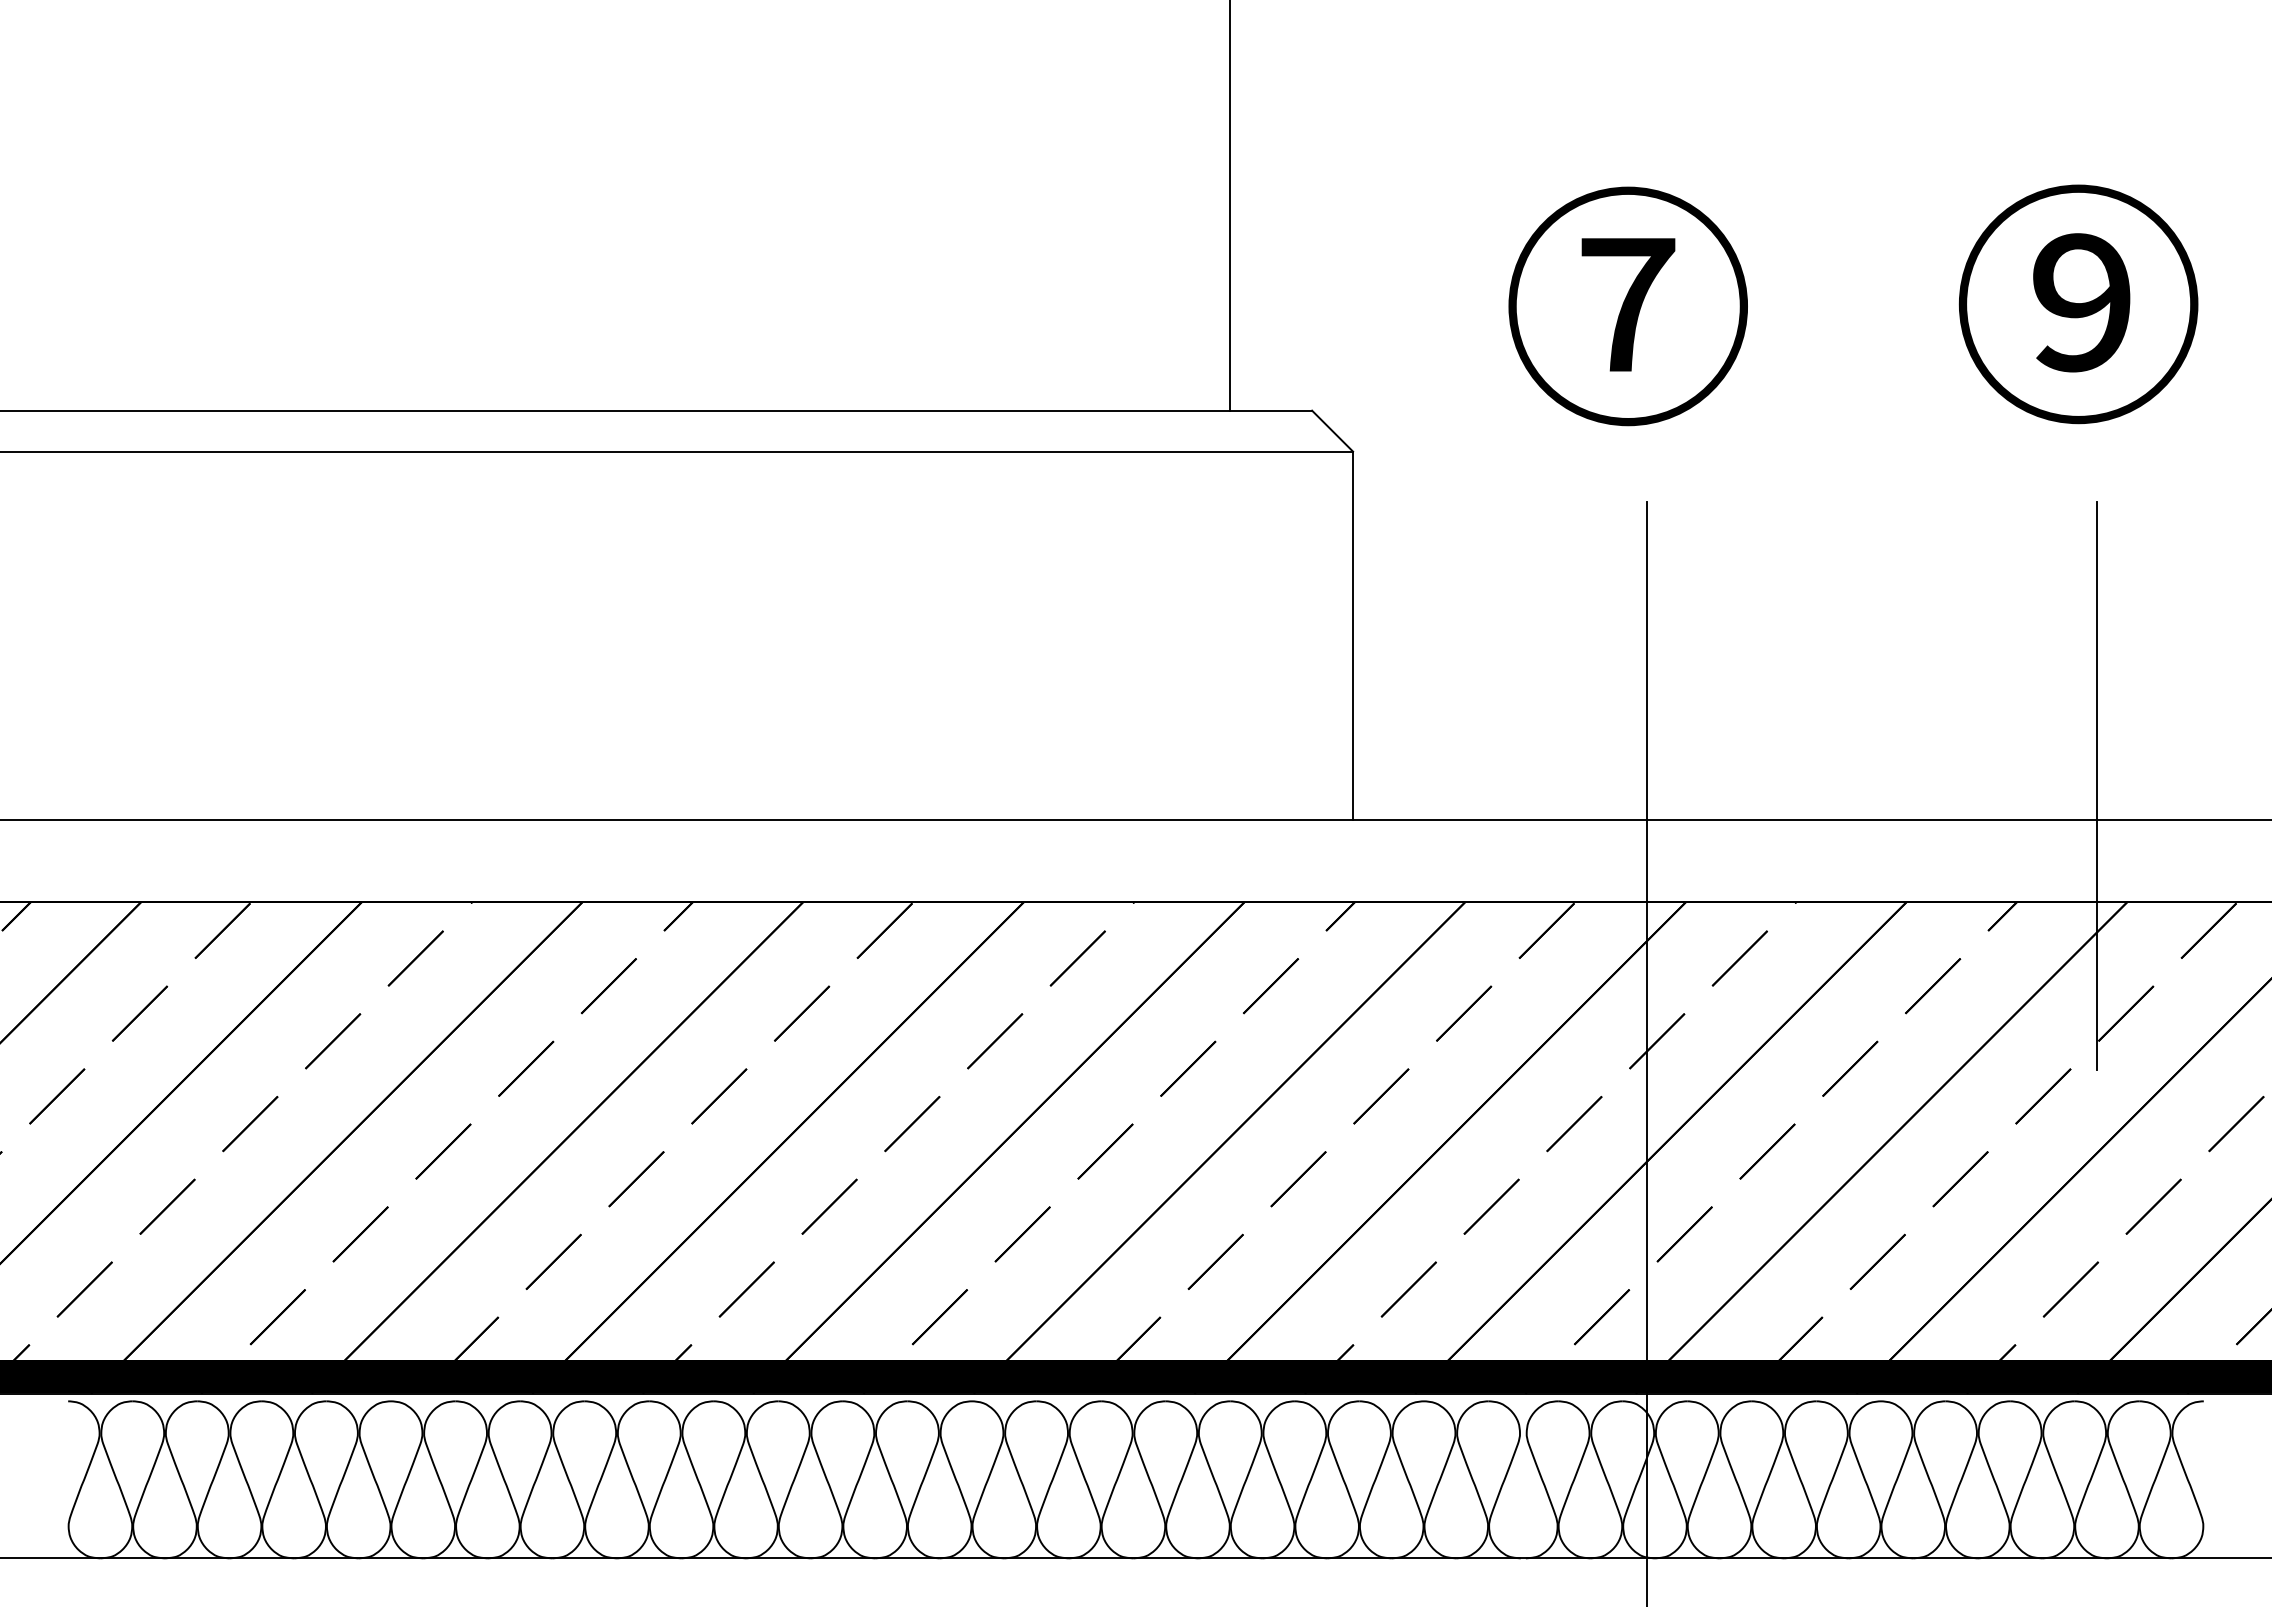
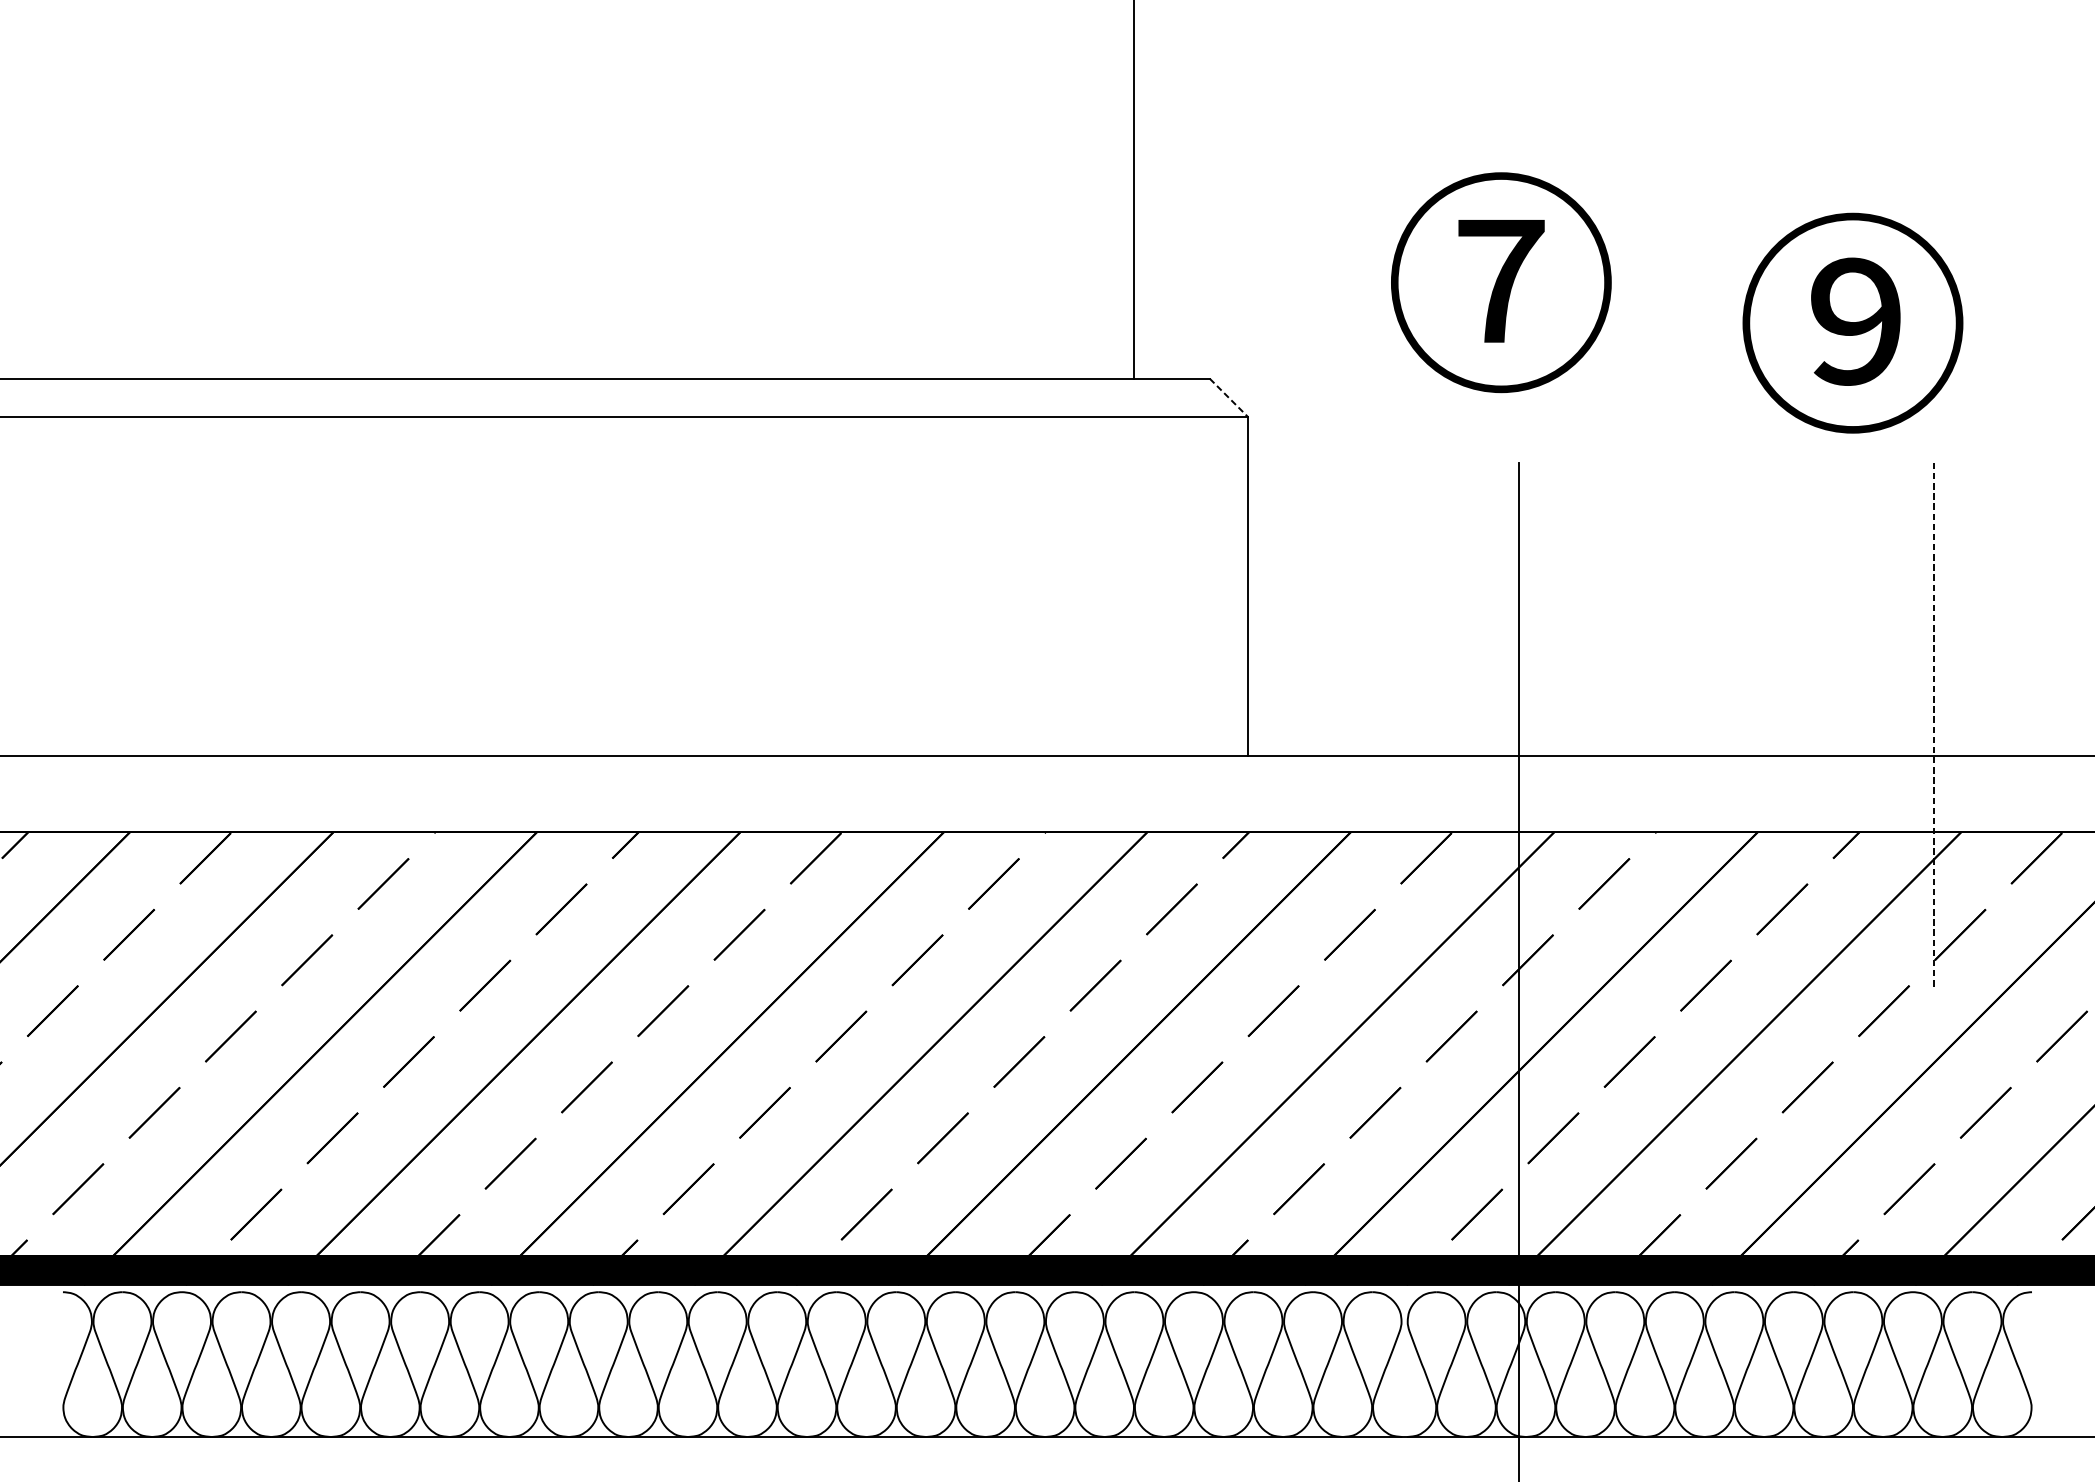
text: (2078, 304) -> (1852, 323), moved
line: (1332, 431) -> (1228, 398), solid -> dashed
line: (2097, 786) -> (1934, 725), solid -> dashed

